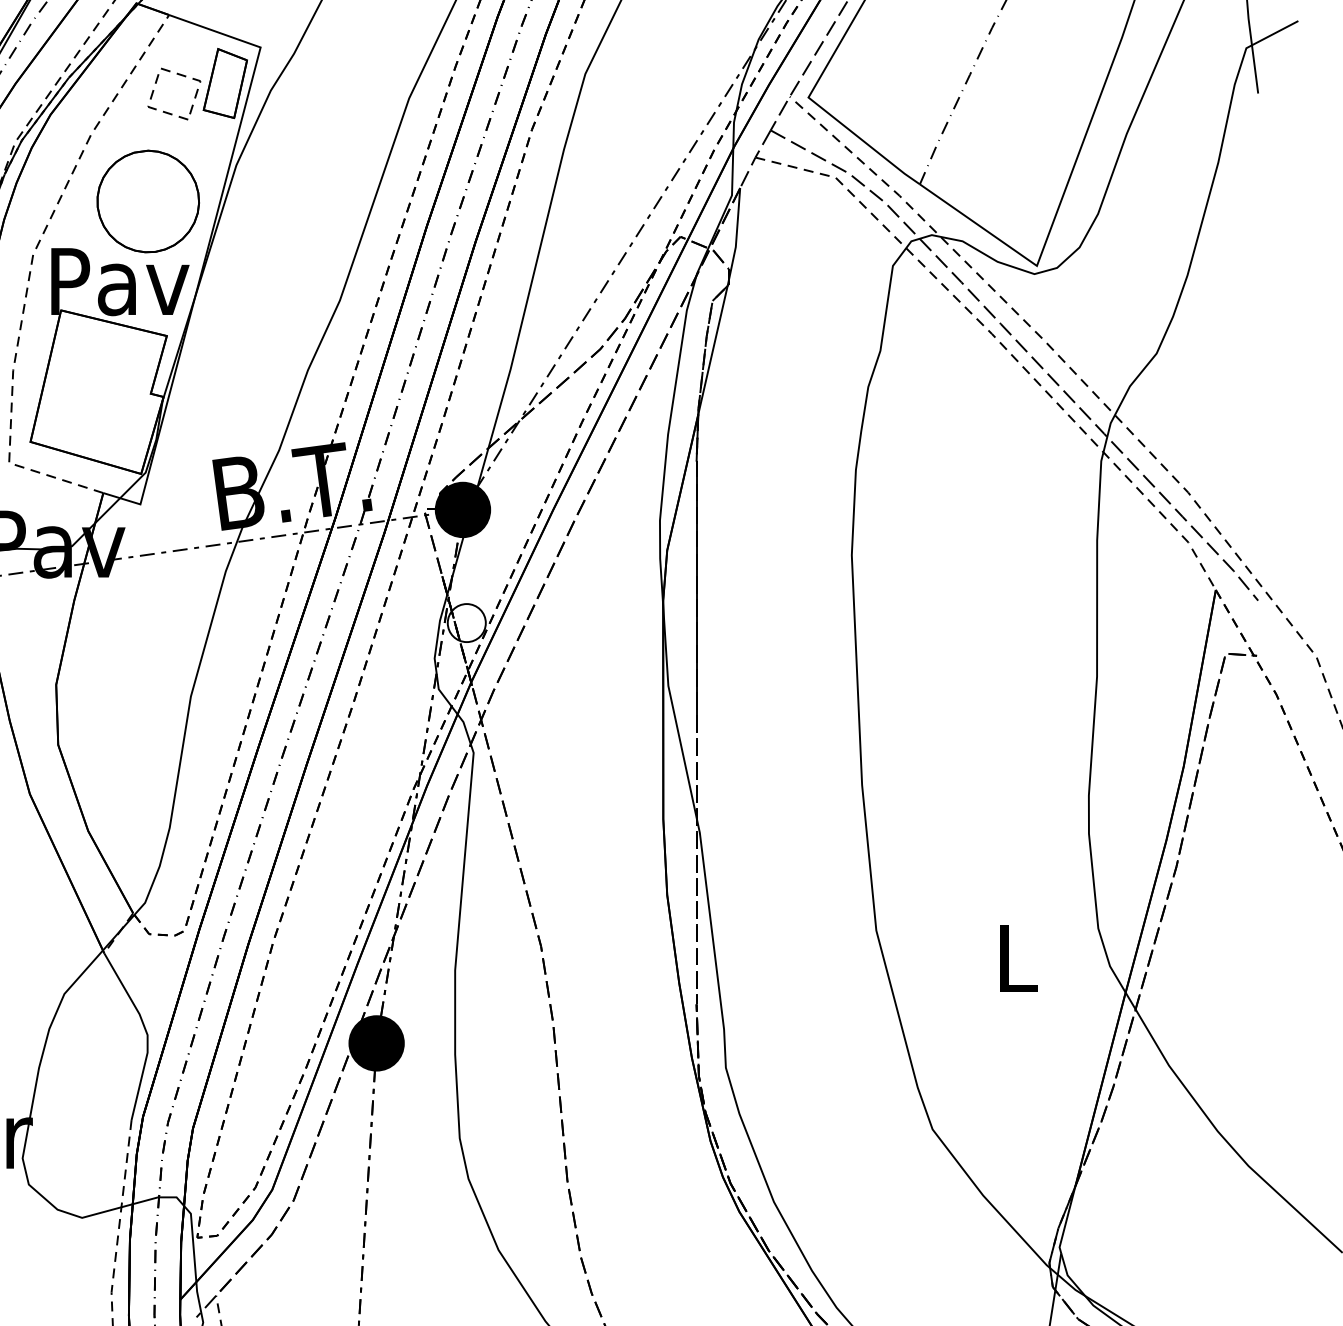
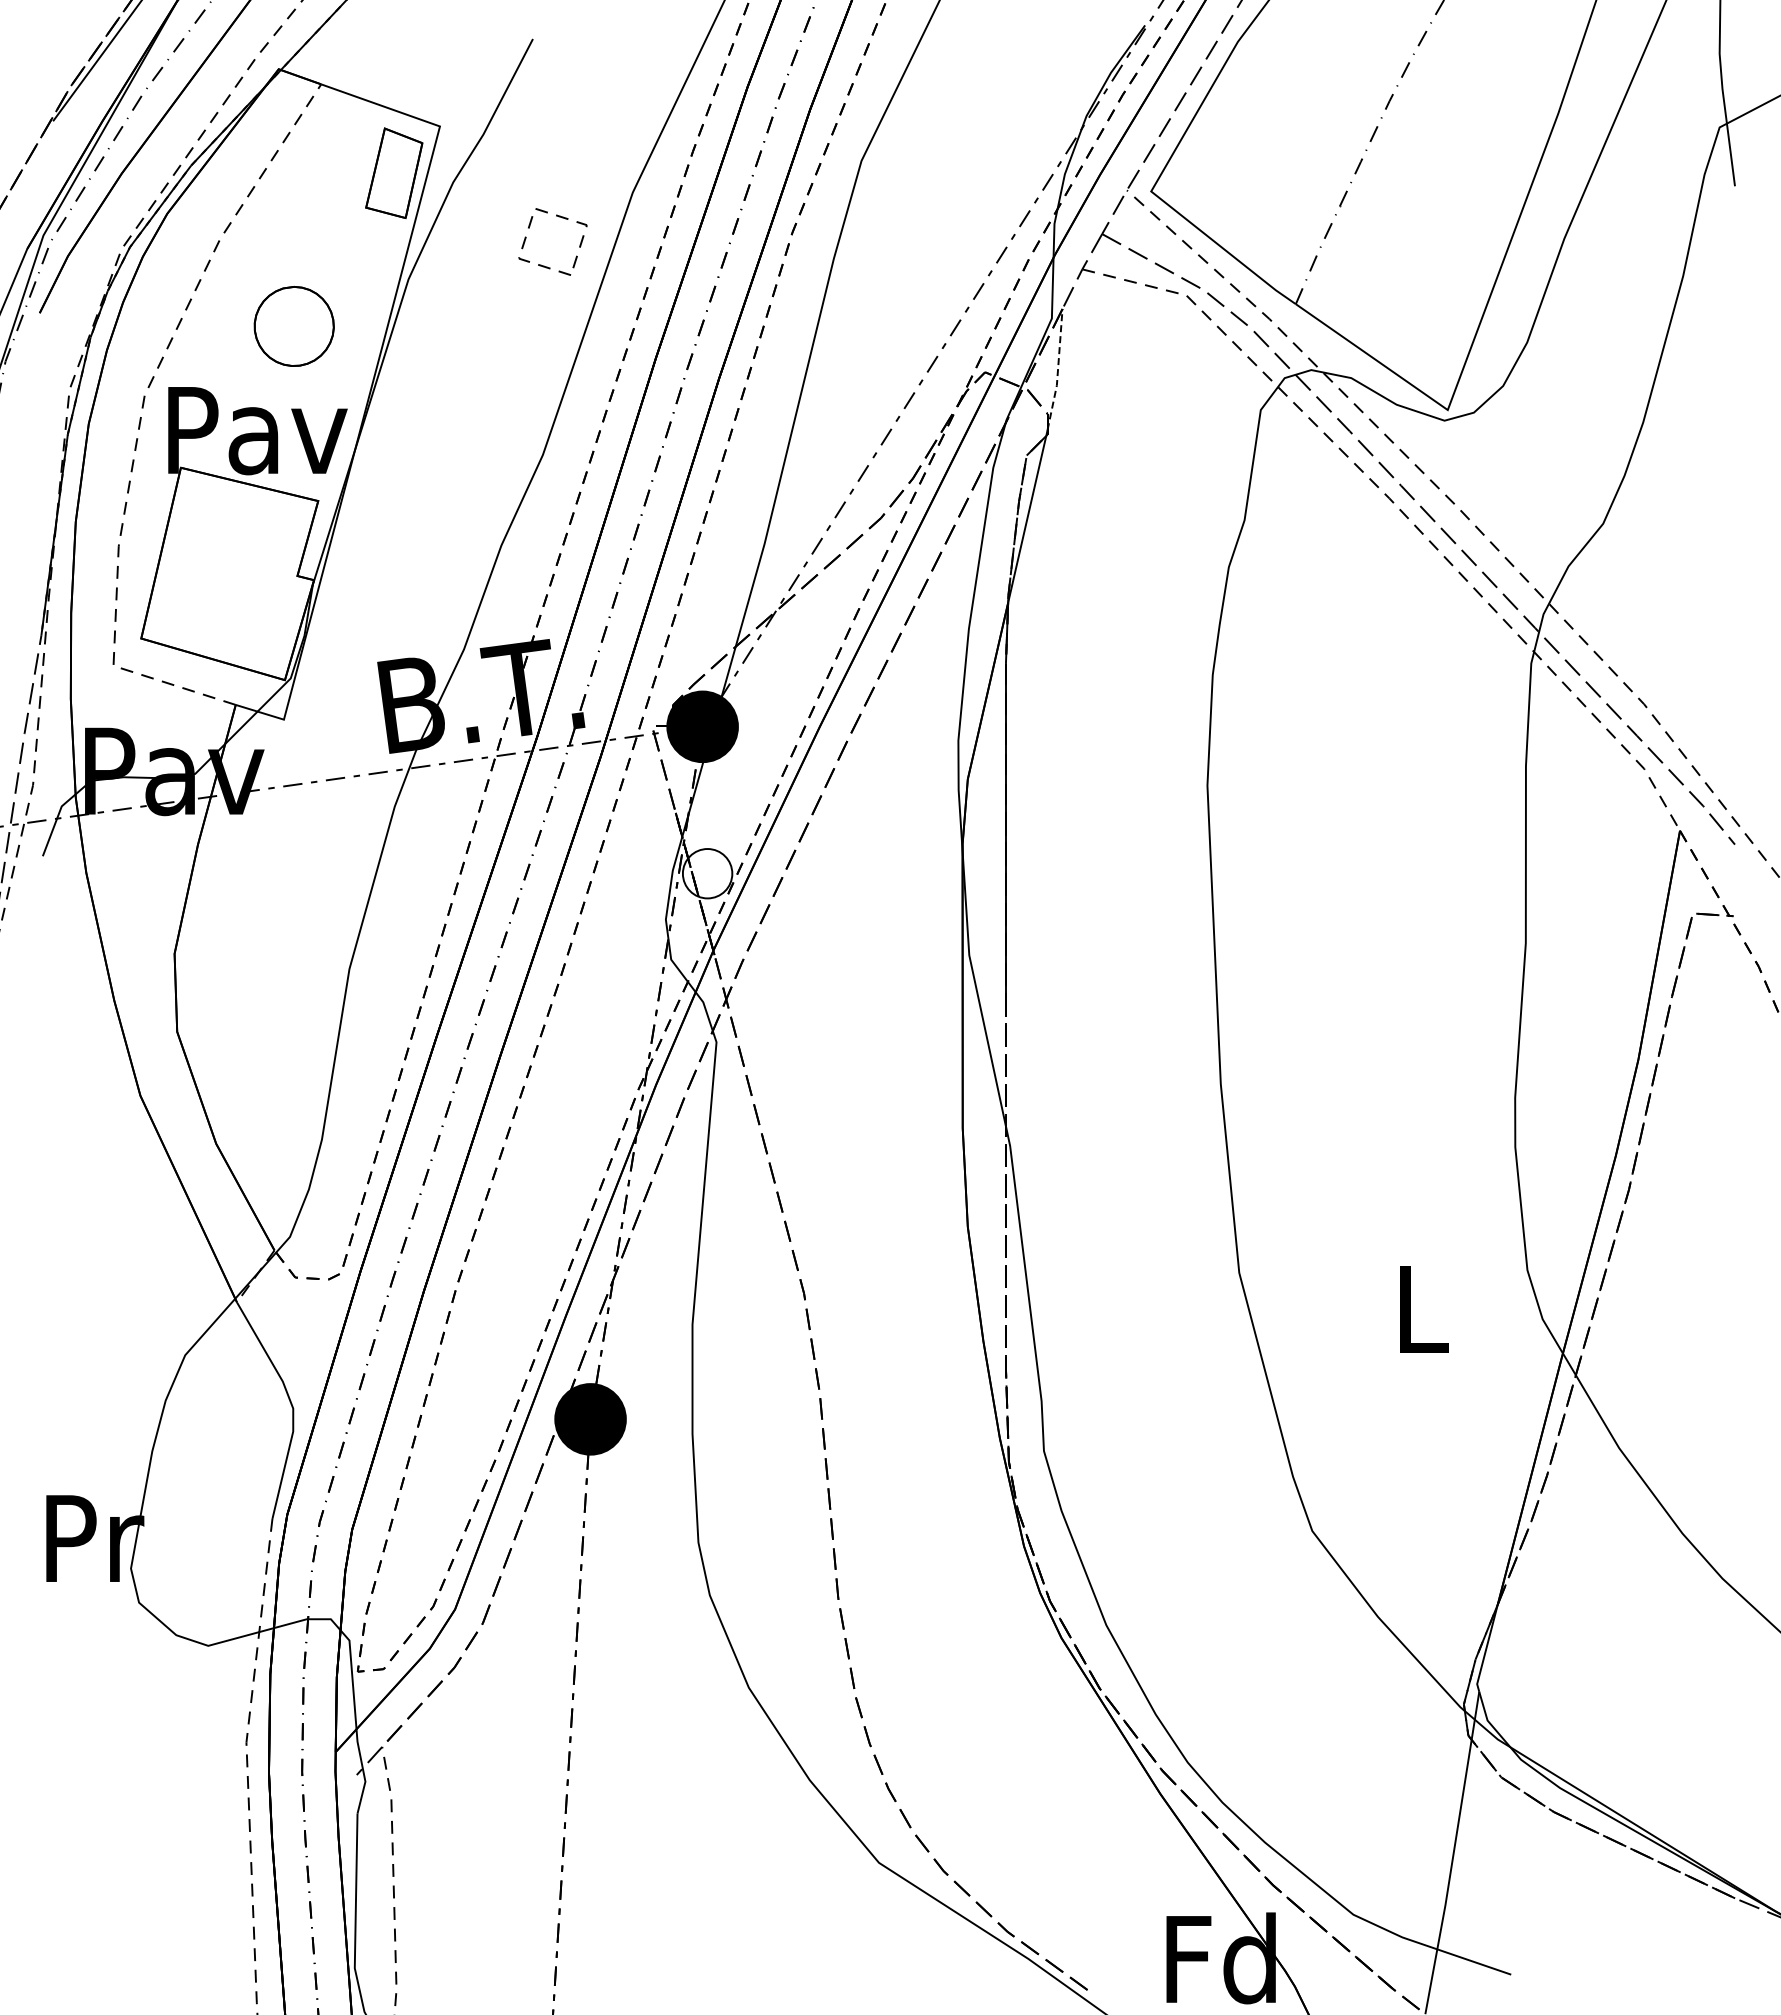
part: (179, 75) -> (559, 217), moved
part: (148, 201) -> (294, 326), size x0.6
line: (736, 235) -> (1057, 370), solid -> dashed

